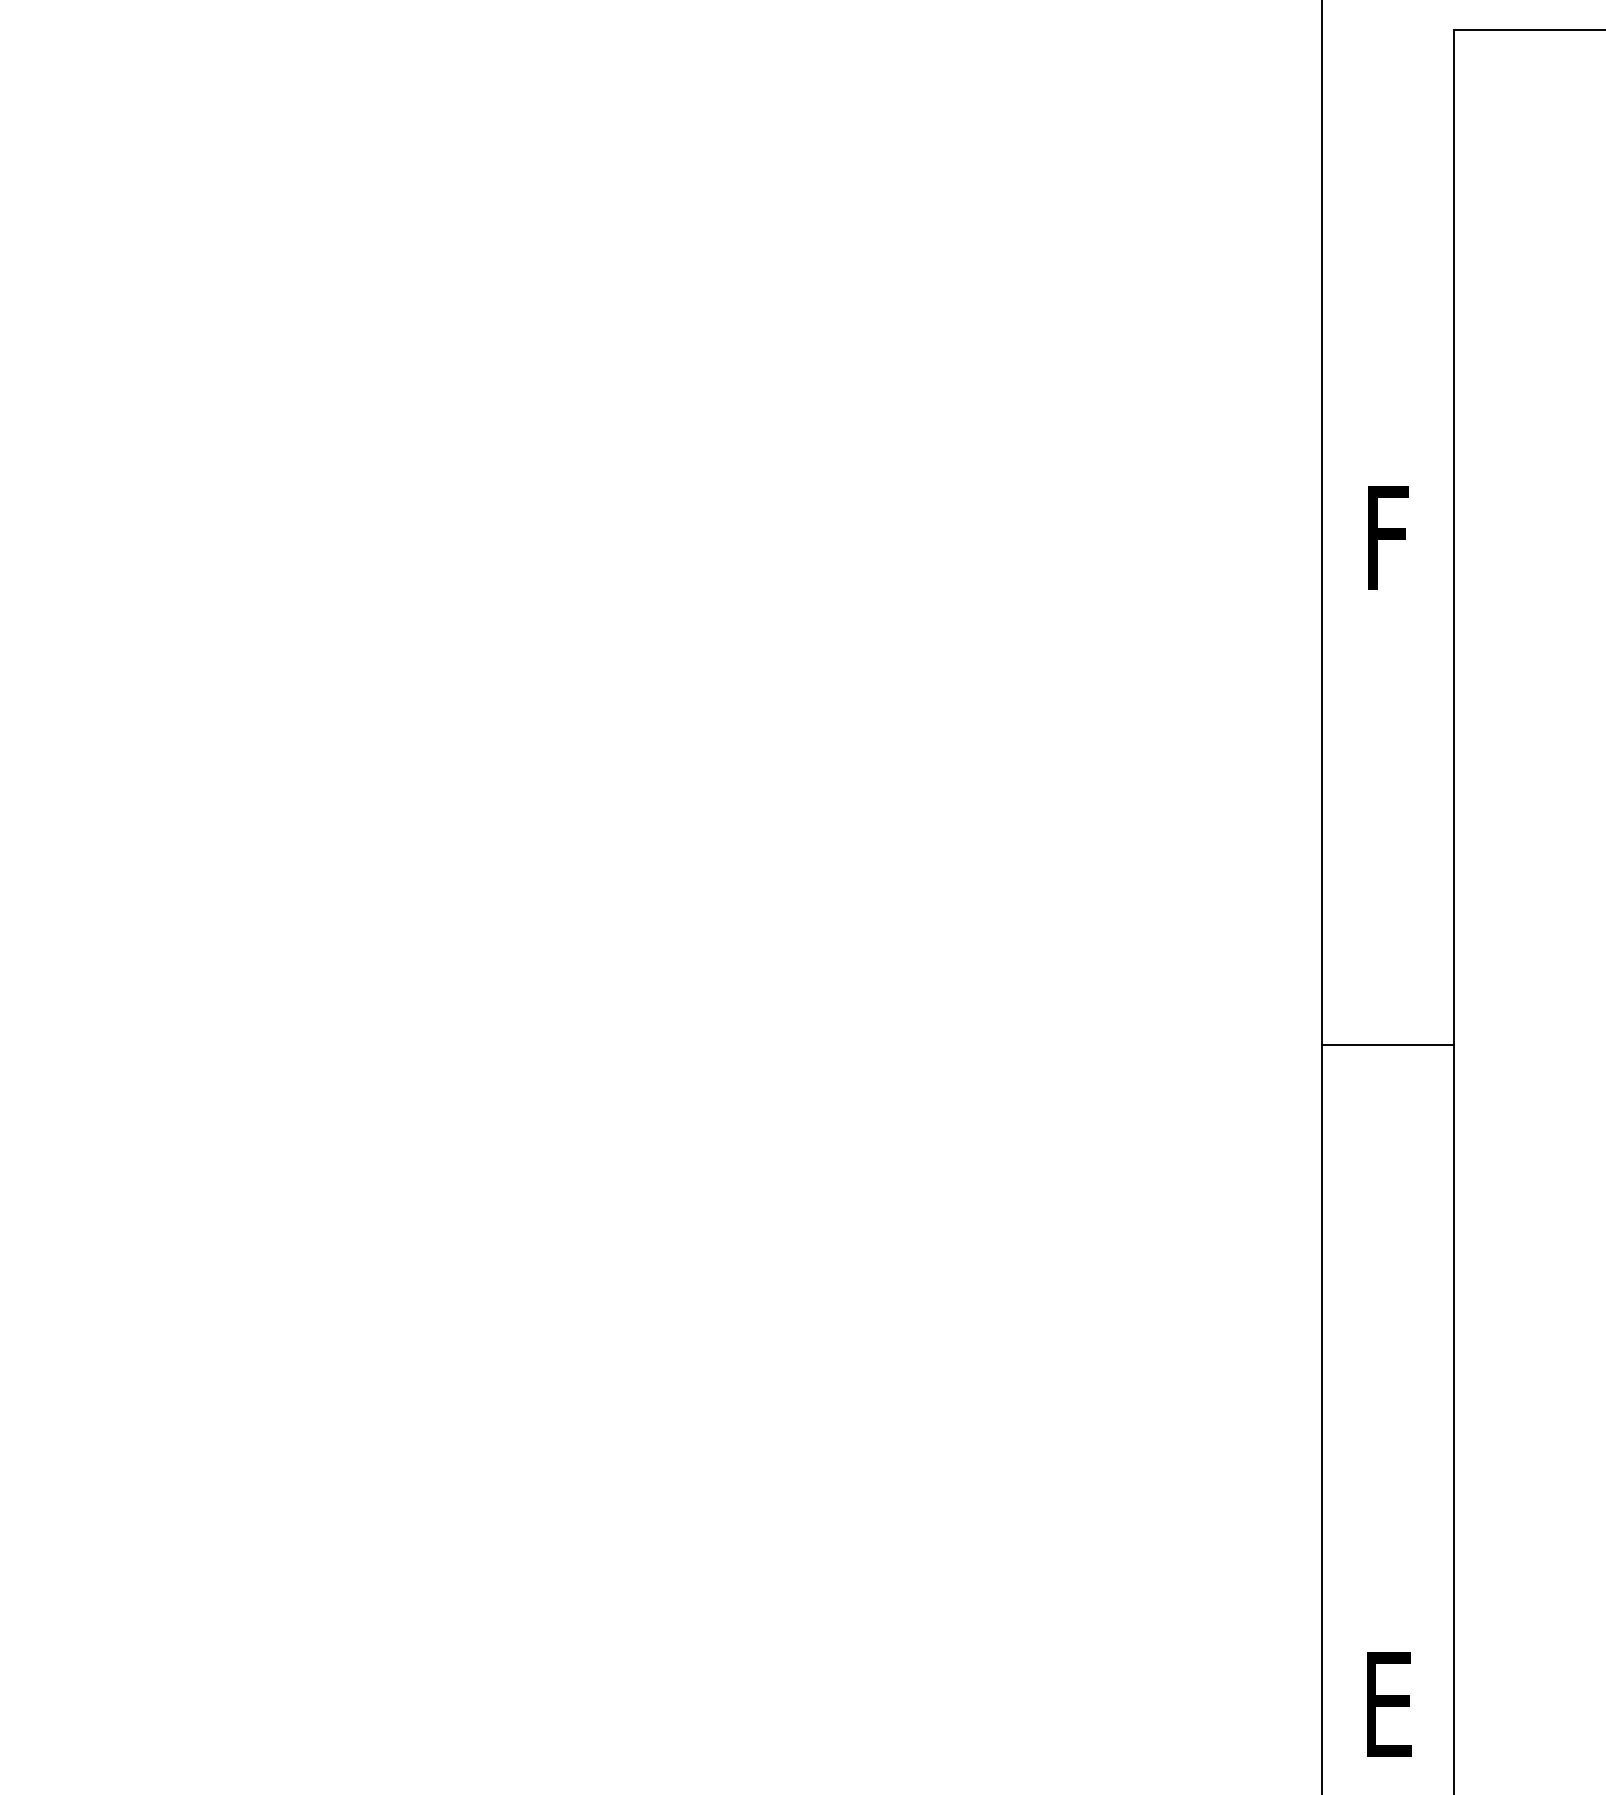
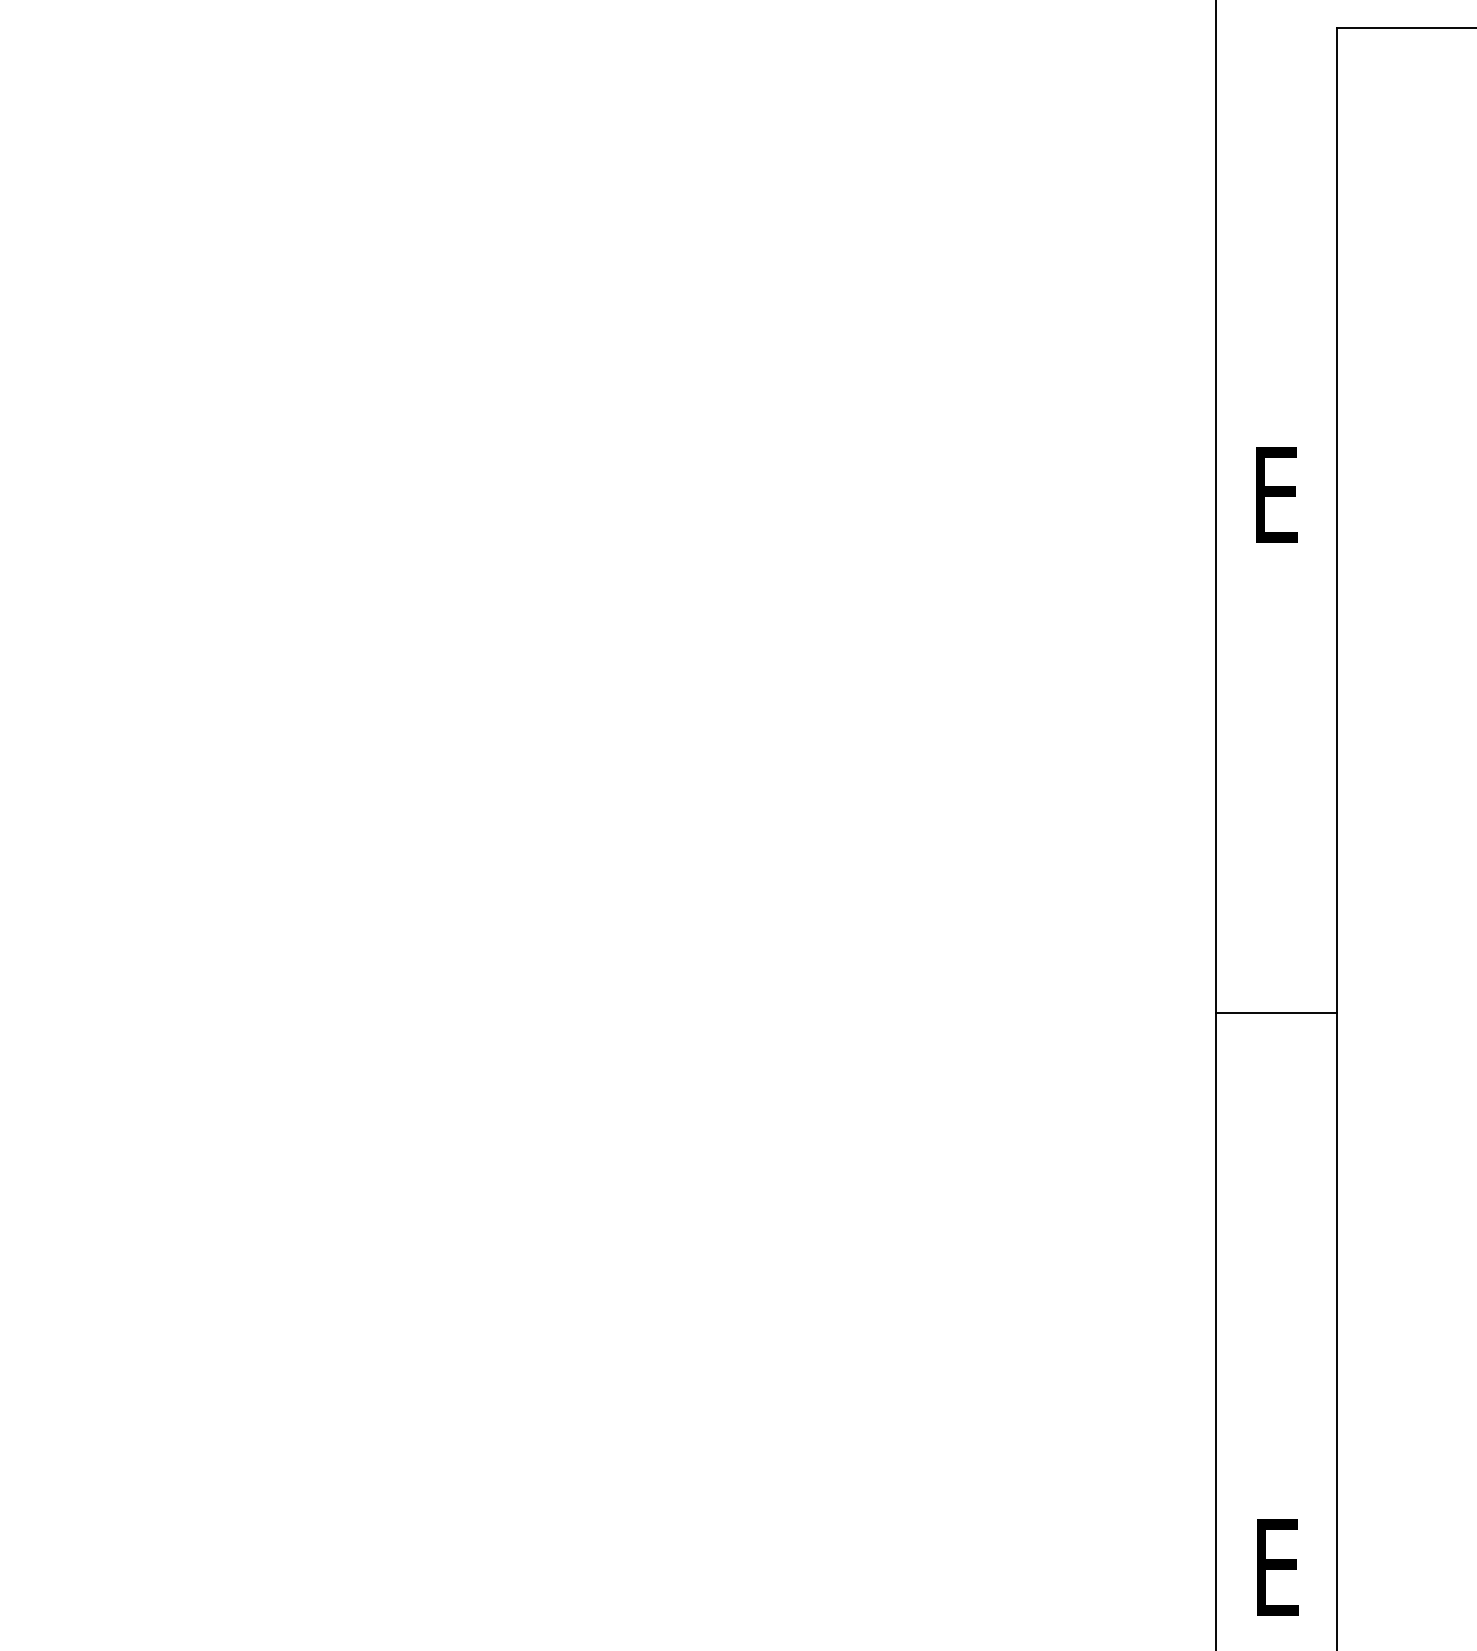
text: (1388, 537) -> (1277, 494), F -> E
line: (1387, 1044) -> (1276, 1012), moved

